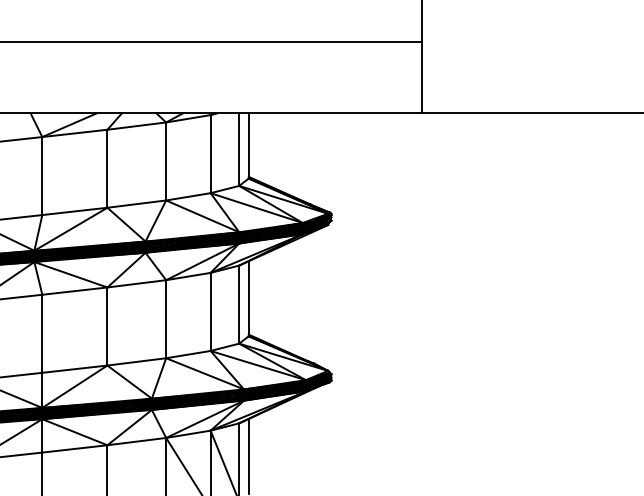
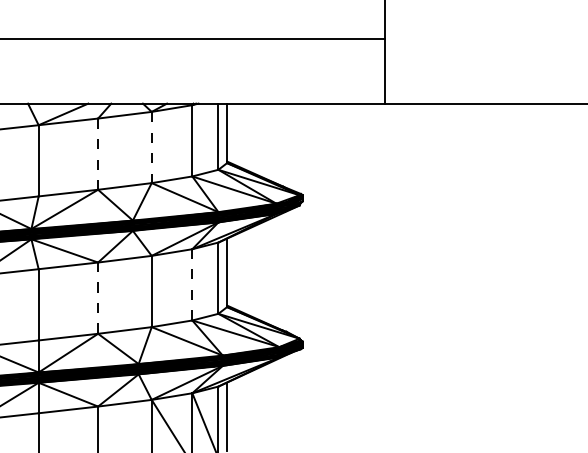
line: (166, 161) -> (152, 147), solid -> dashed
line: (107, 169) -> (98, 154), solid -> dashed
line: (210, 311) -> (192, 284), solid -> dashed
line: (107, 326) -> (98, 298), solid -> dashed

